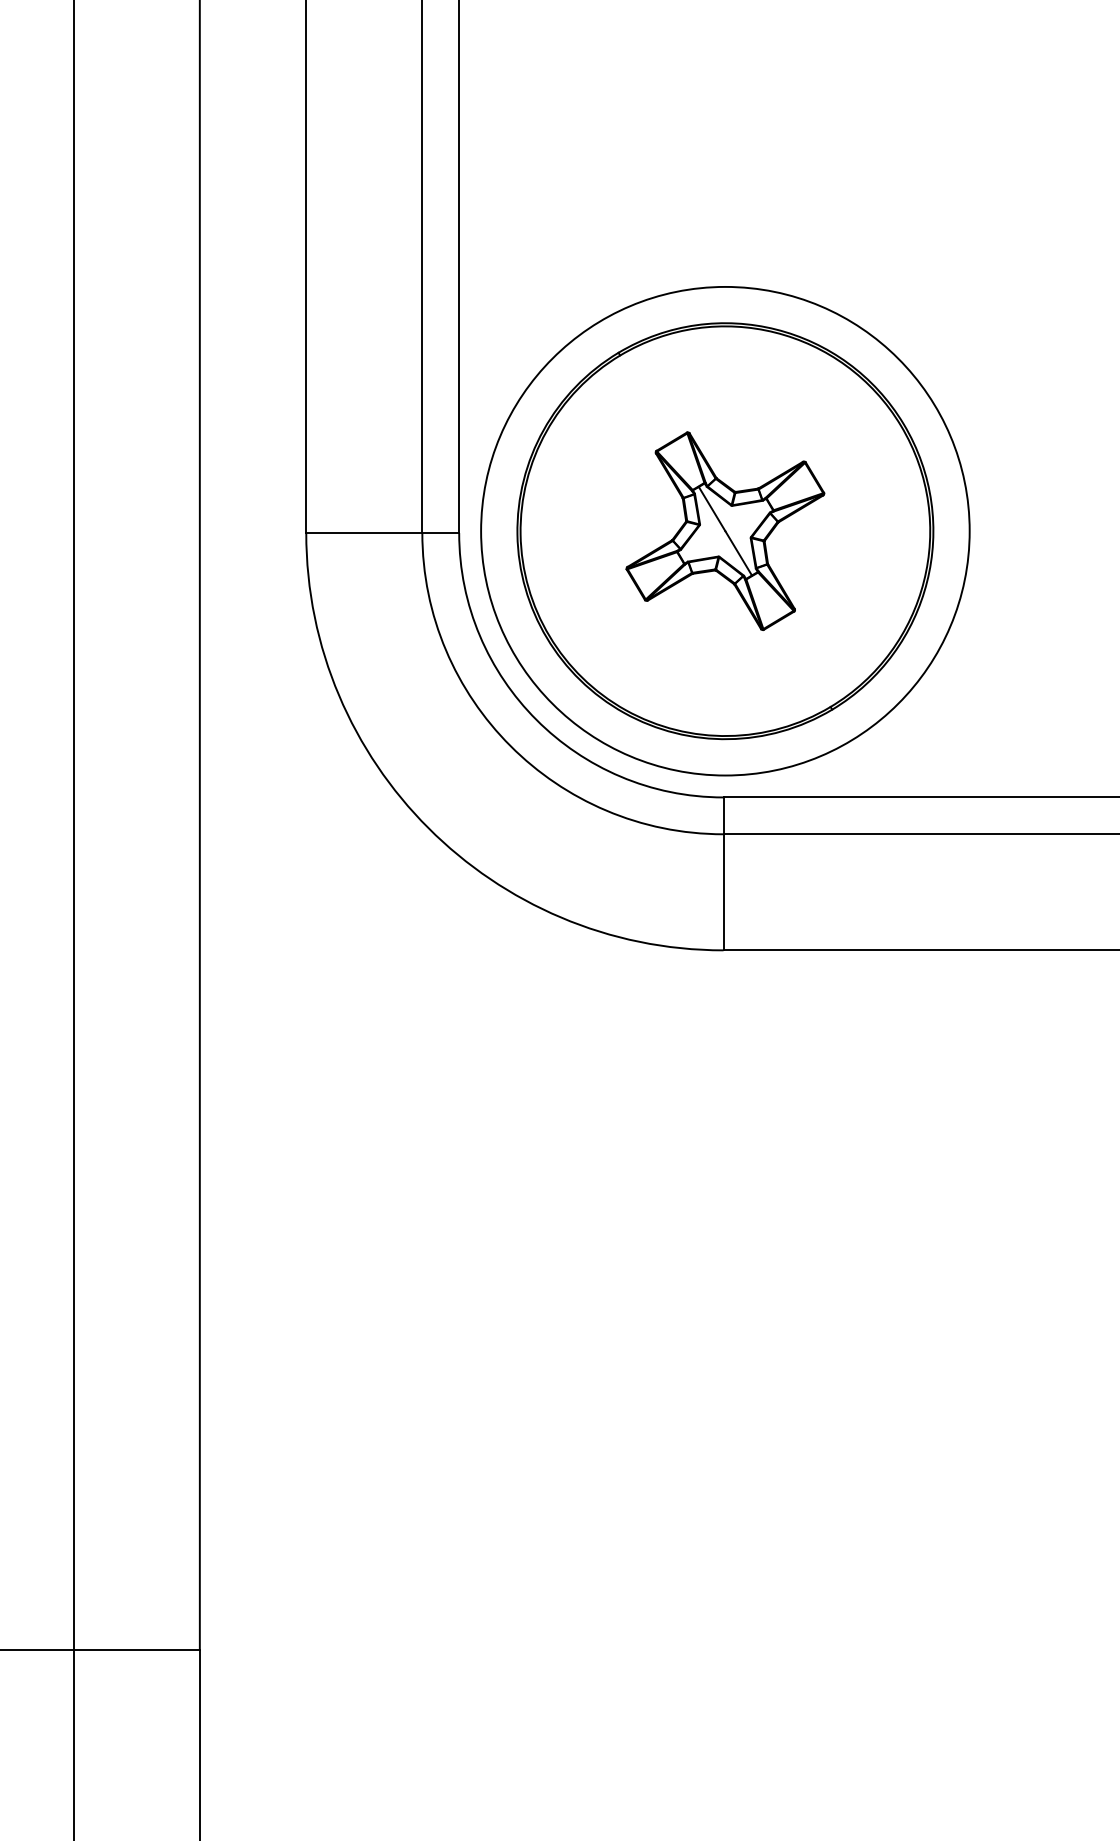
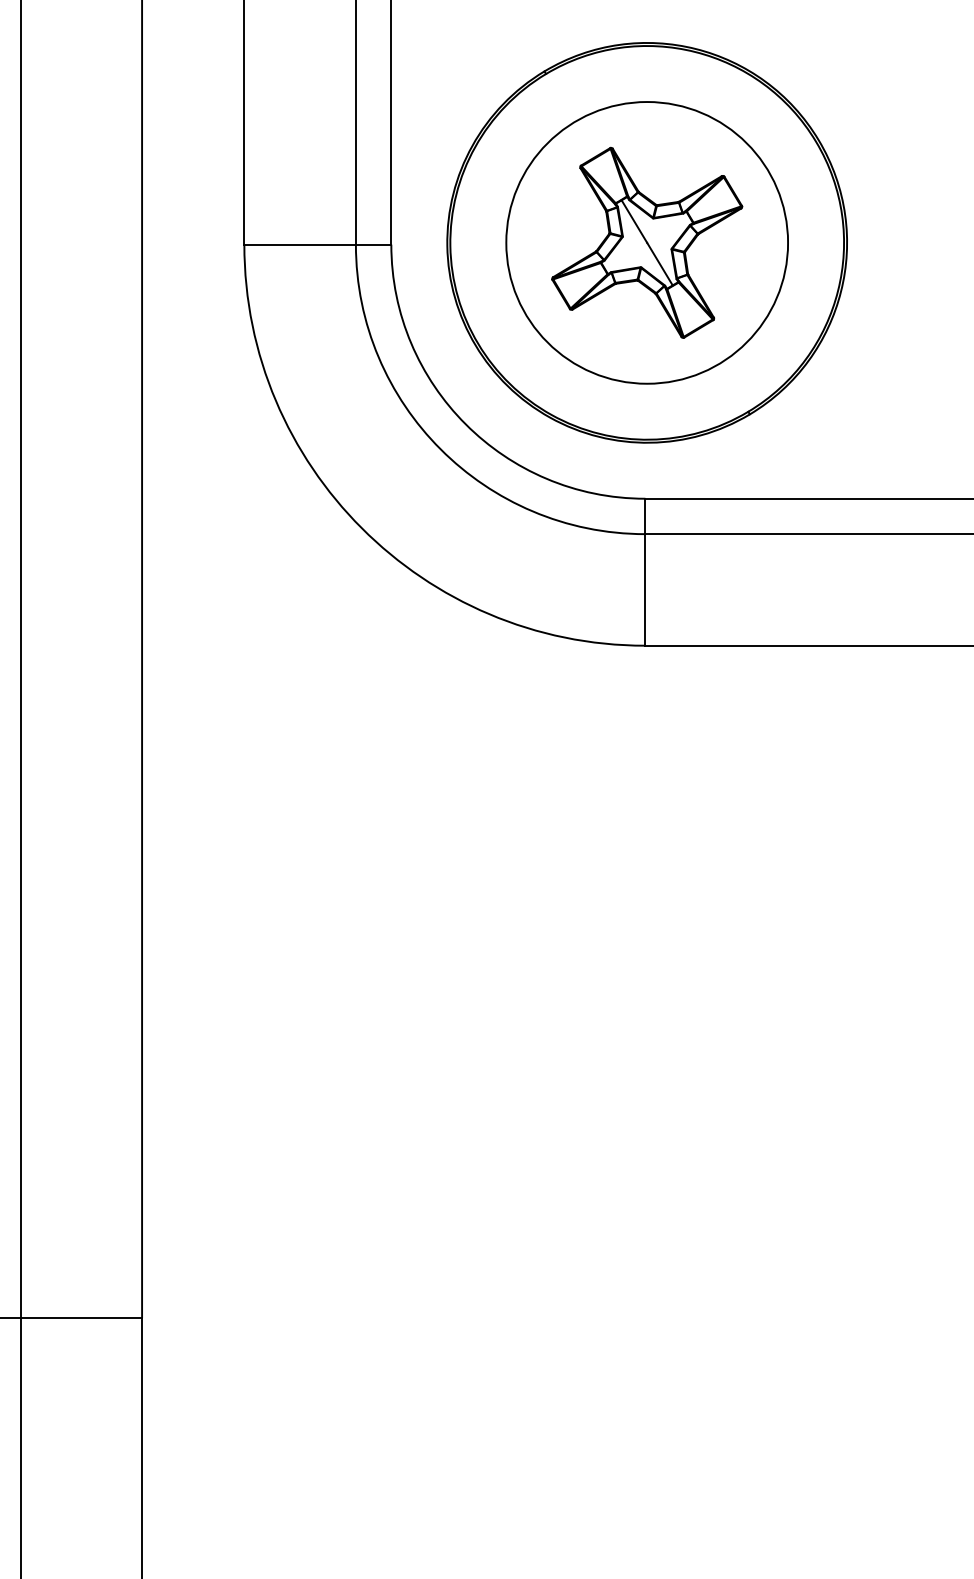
circle: (725, 530) -> (647, 242), size x0.6

